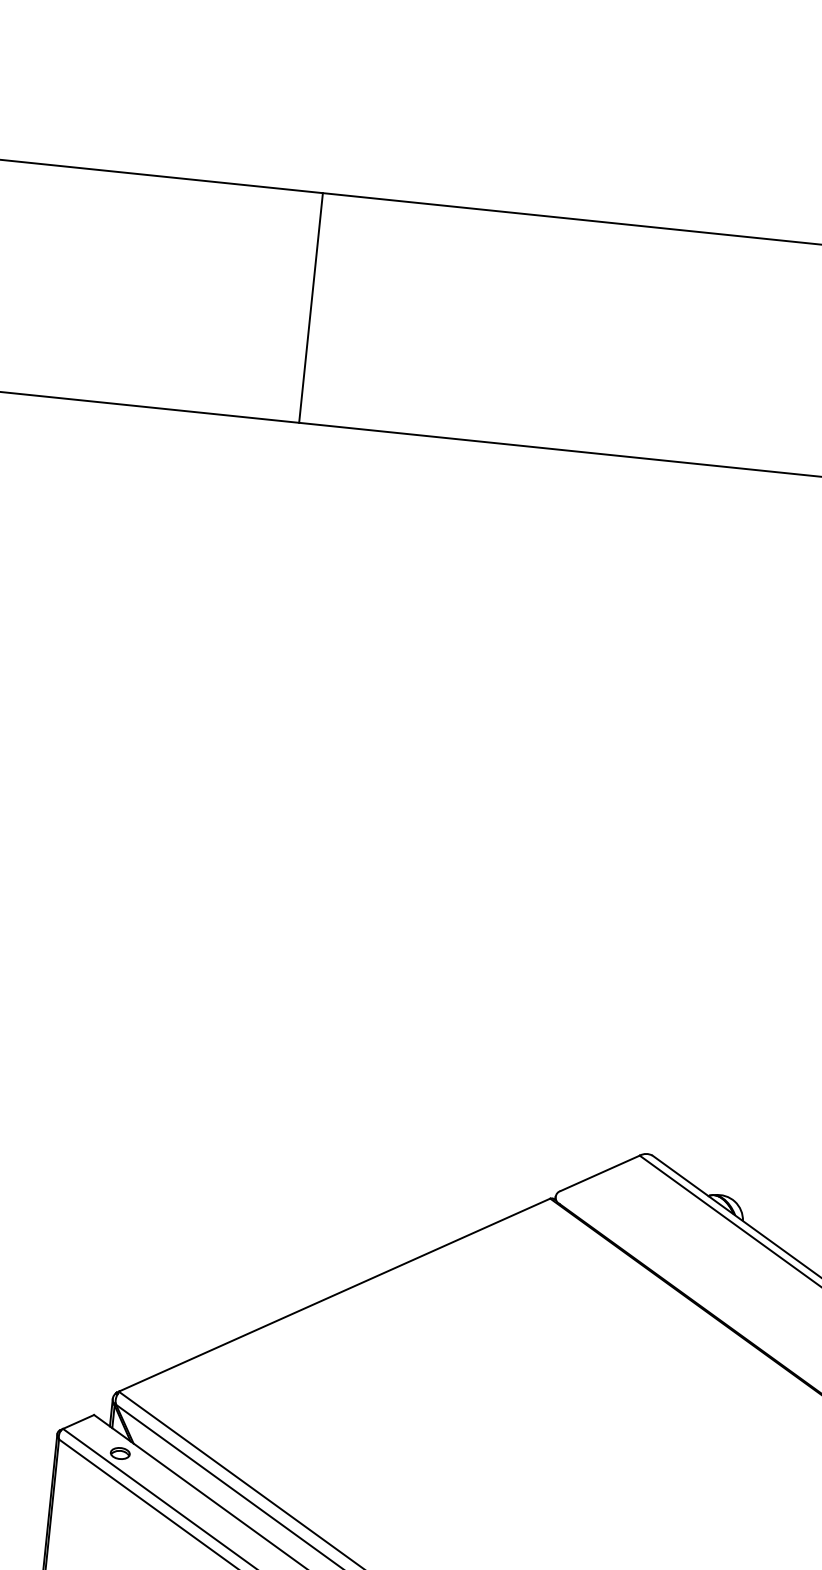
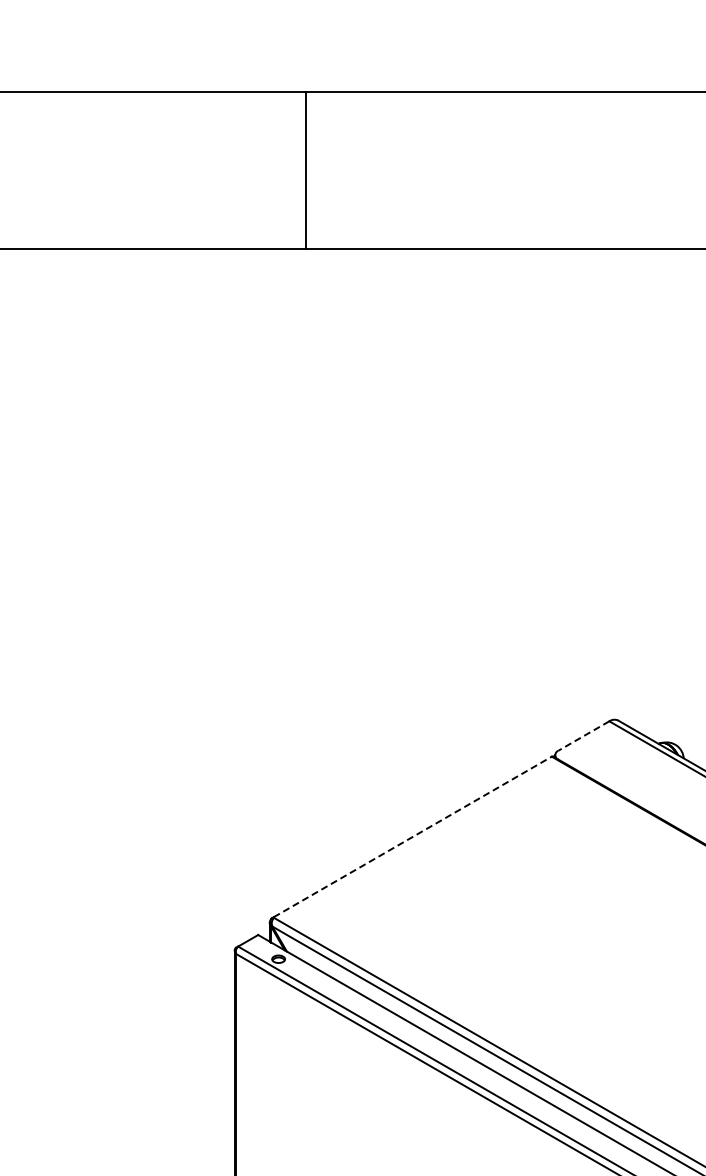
line: (310, 307) -> (305, 170), moved
line: (599, 1173) -> (583, 736), solid -> dashed
line: (334, 1294) -> (412, 836), solid -> dashed

